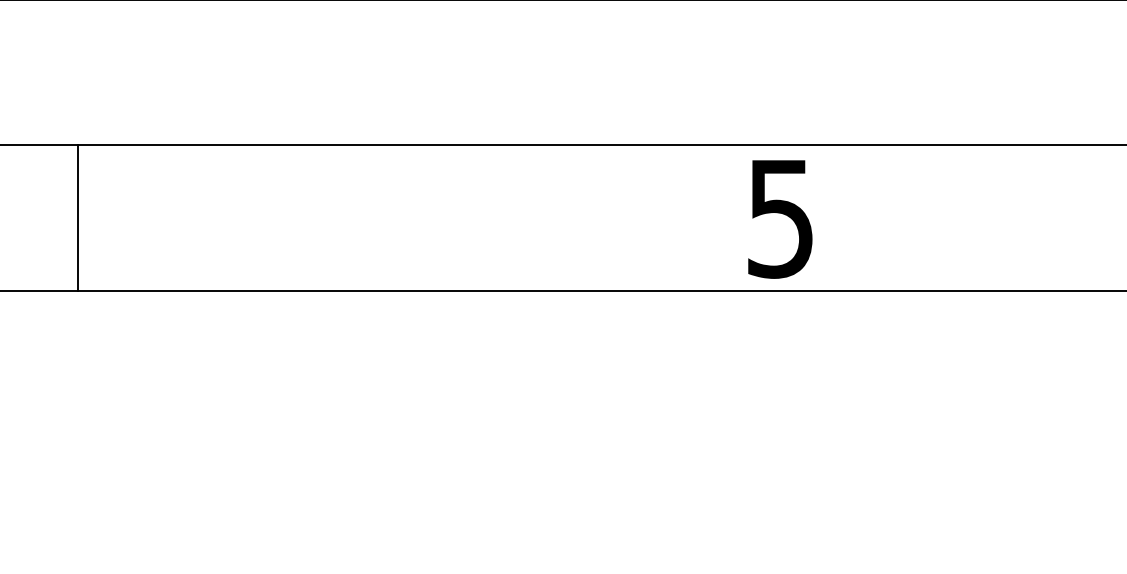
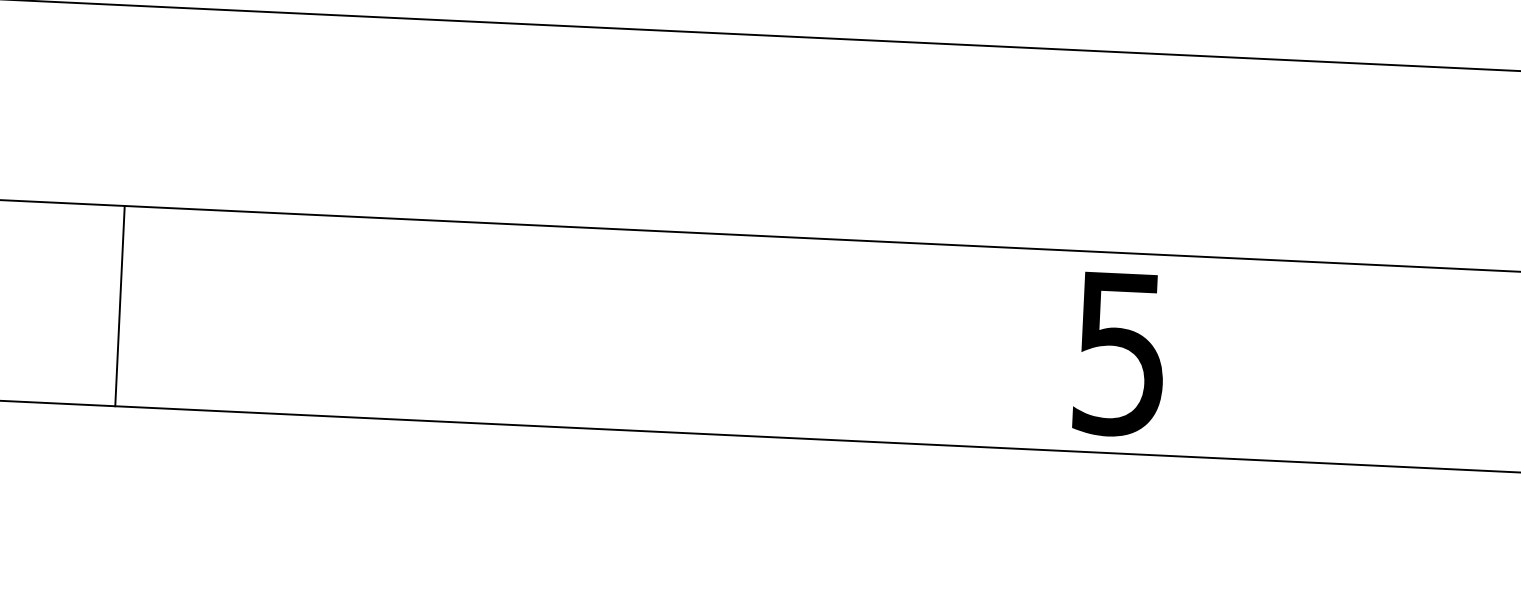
line: (78, 217) -> (120, 305), moved

